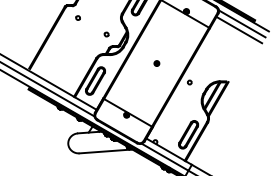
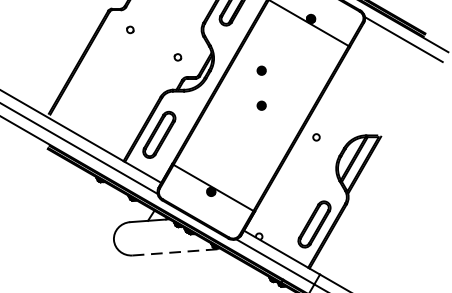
line: (239, 29) -> (399, 48), removed
part: (156, 42) -> (261, 70), added
line: (105, 151) -> (175, 252), solid -> dashed

